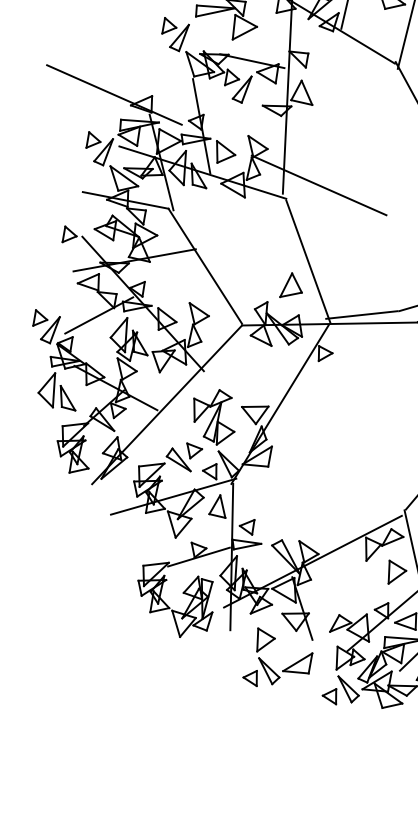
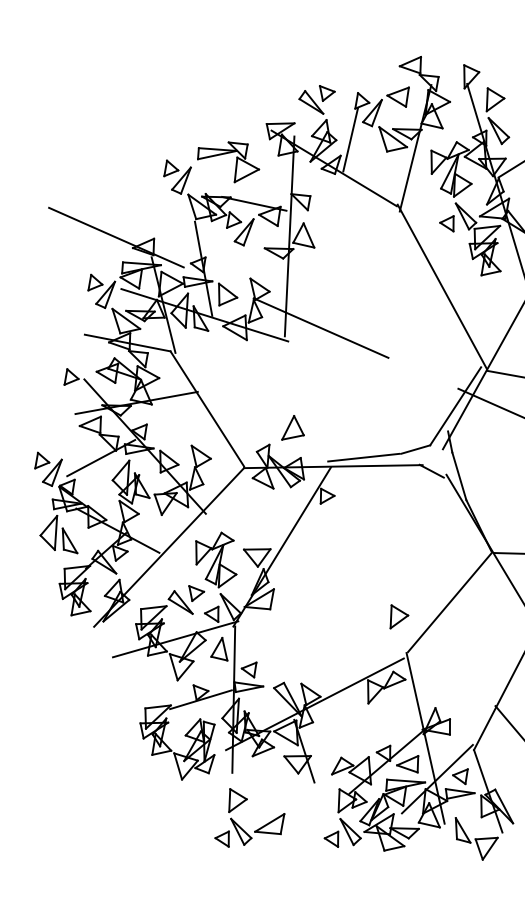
line: (308, 261) -> (310, 404), removed
part: (397, 571) -> (399, 616), moved
part: (268, 665) -> (240, 826), moved

